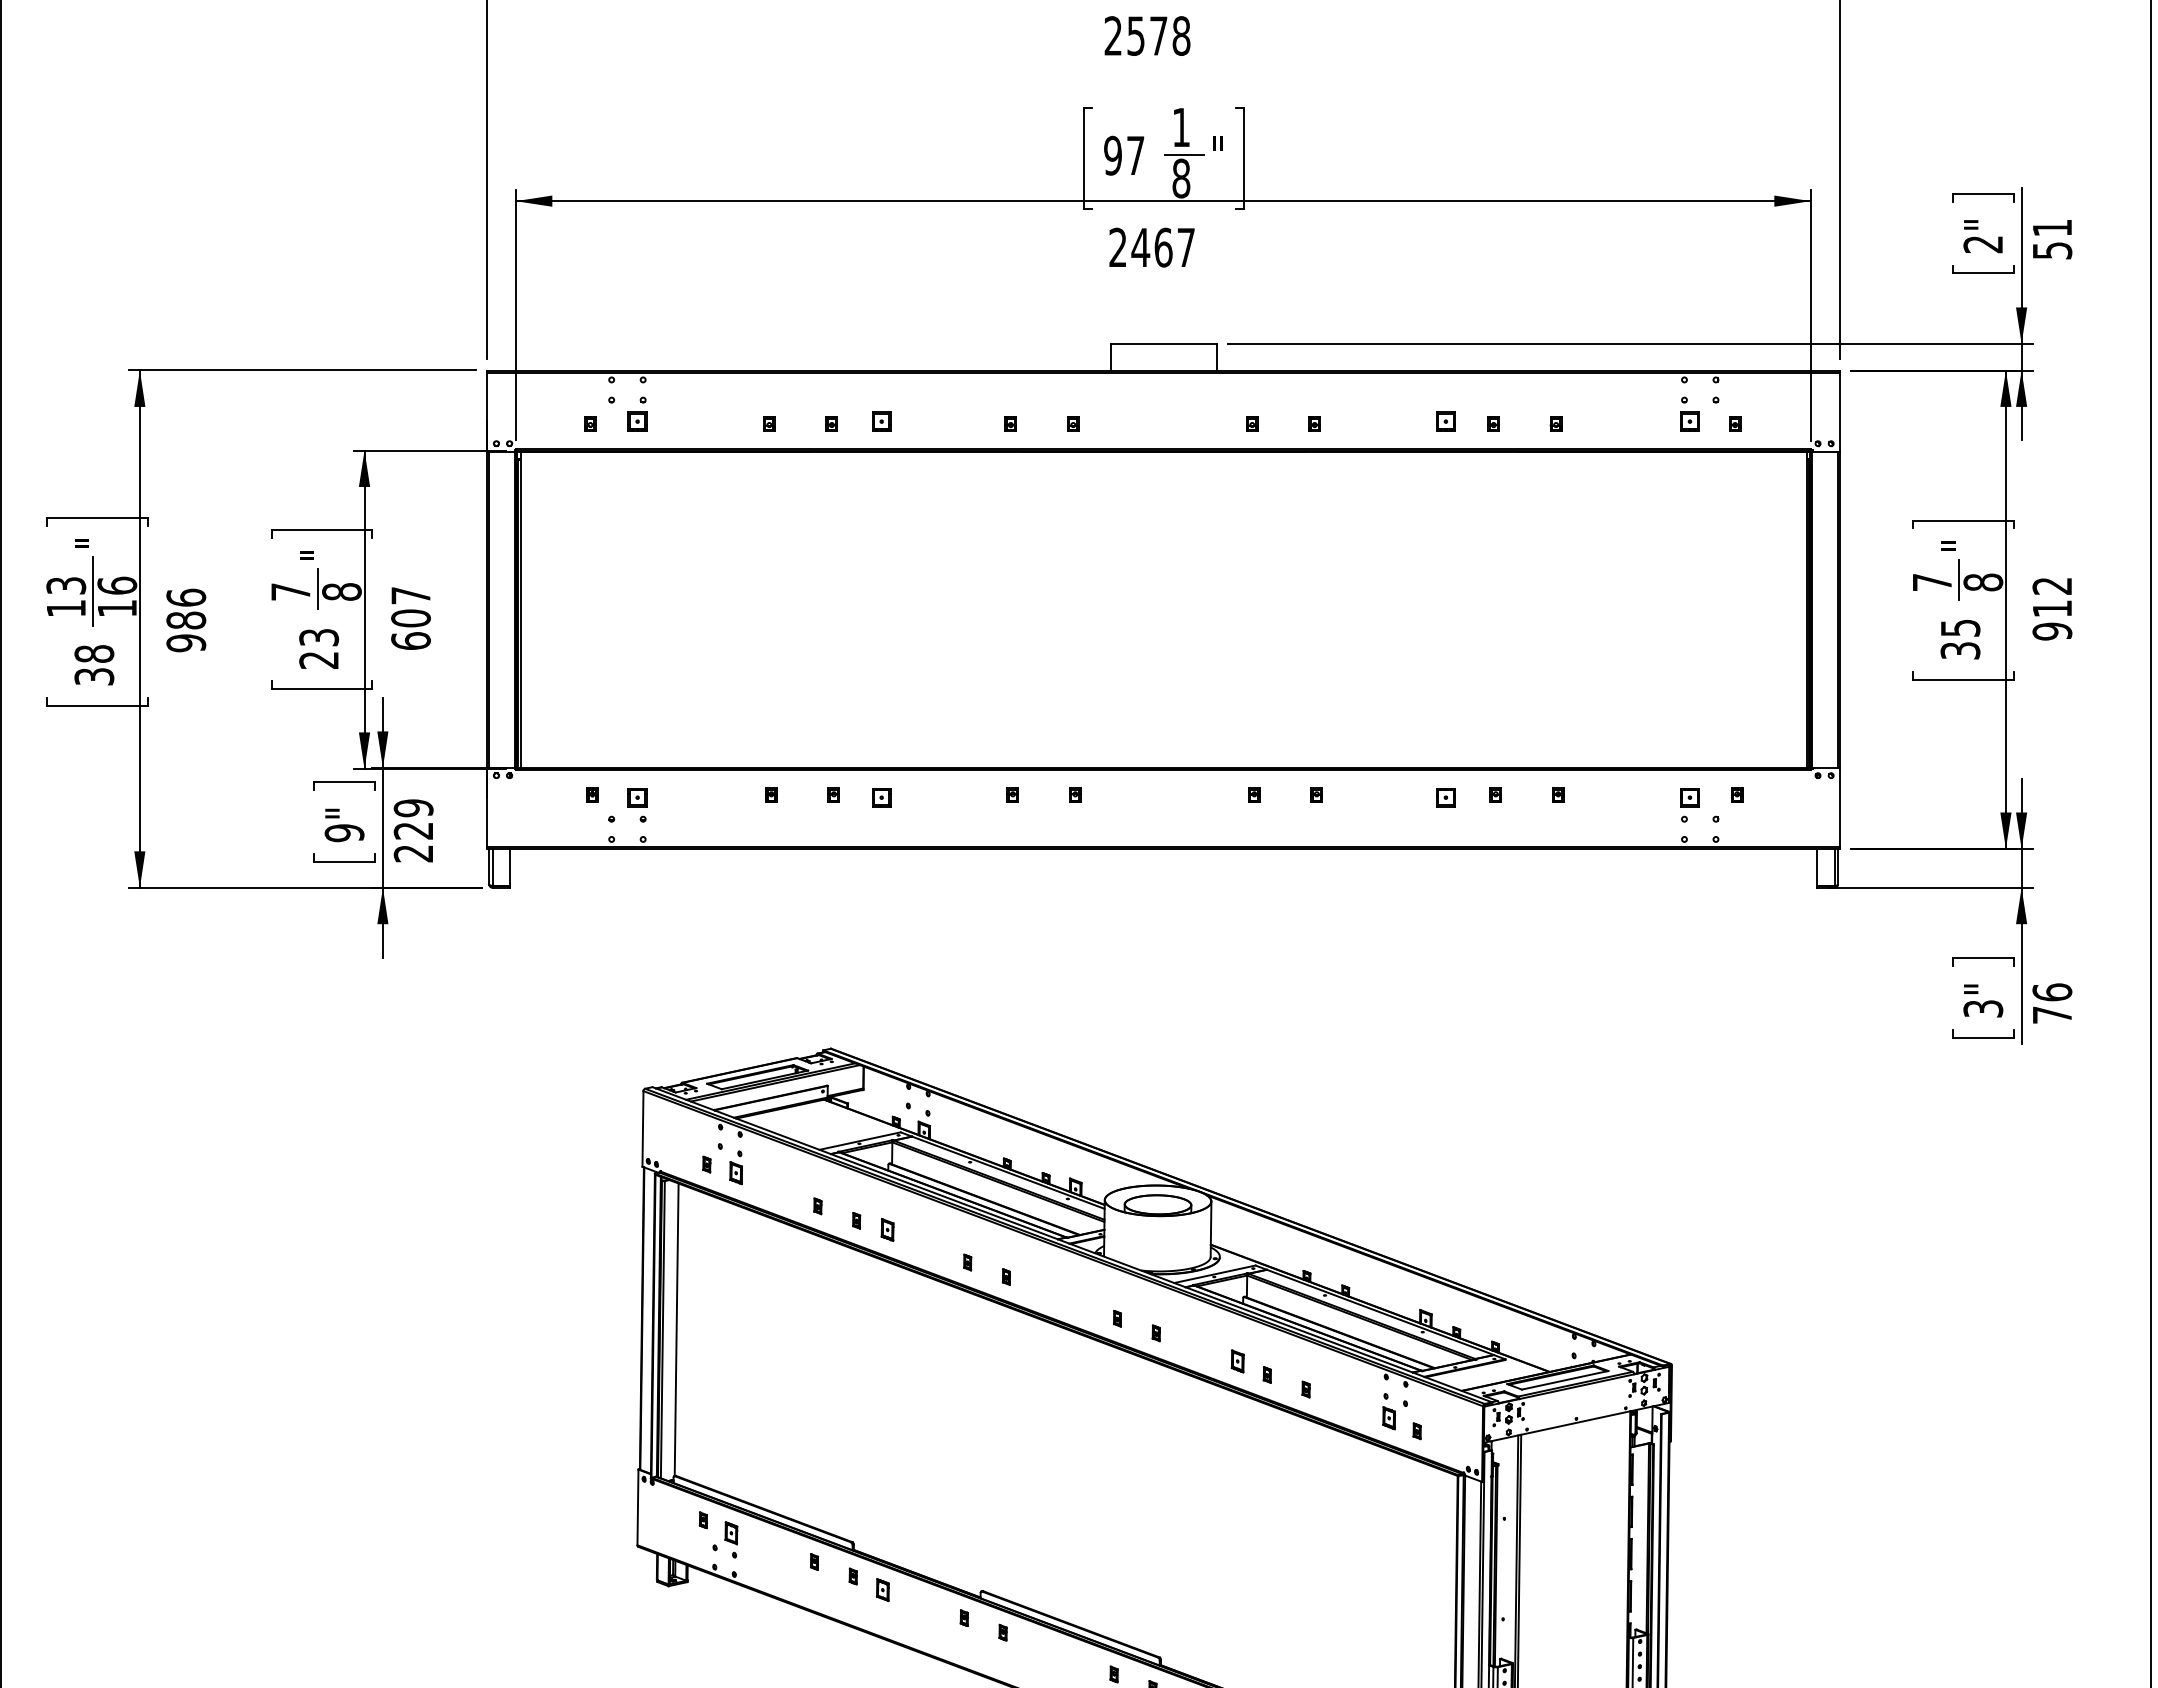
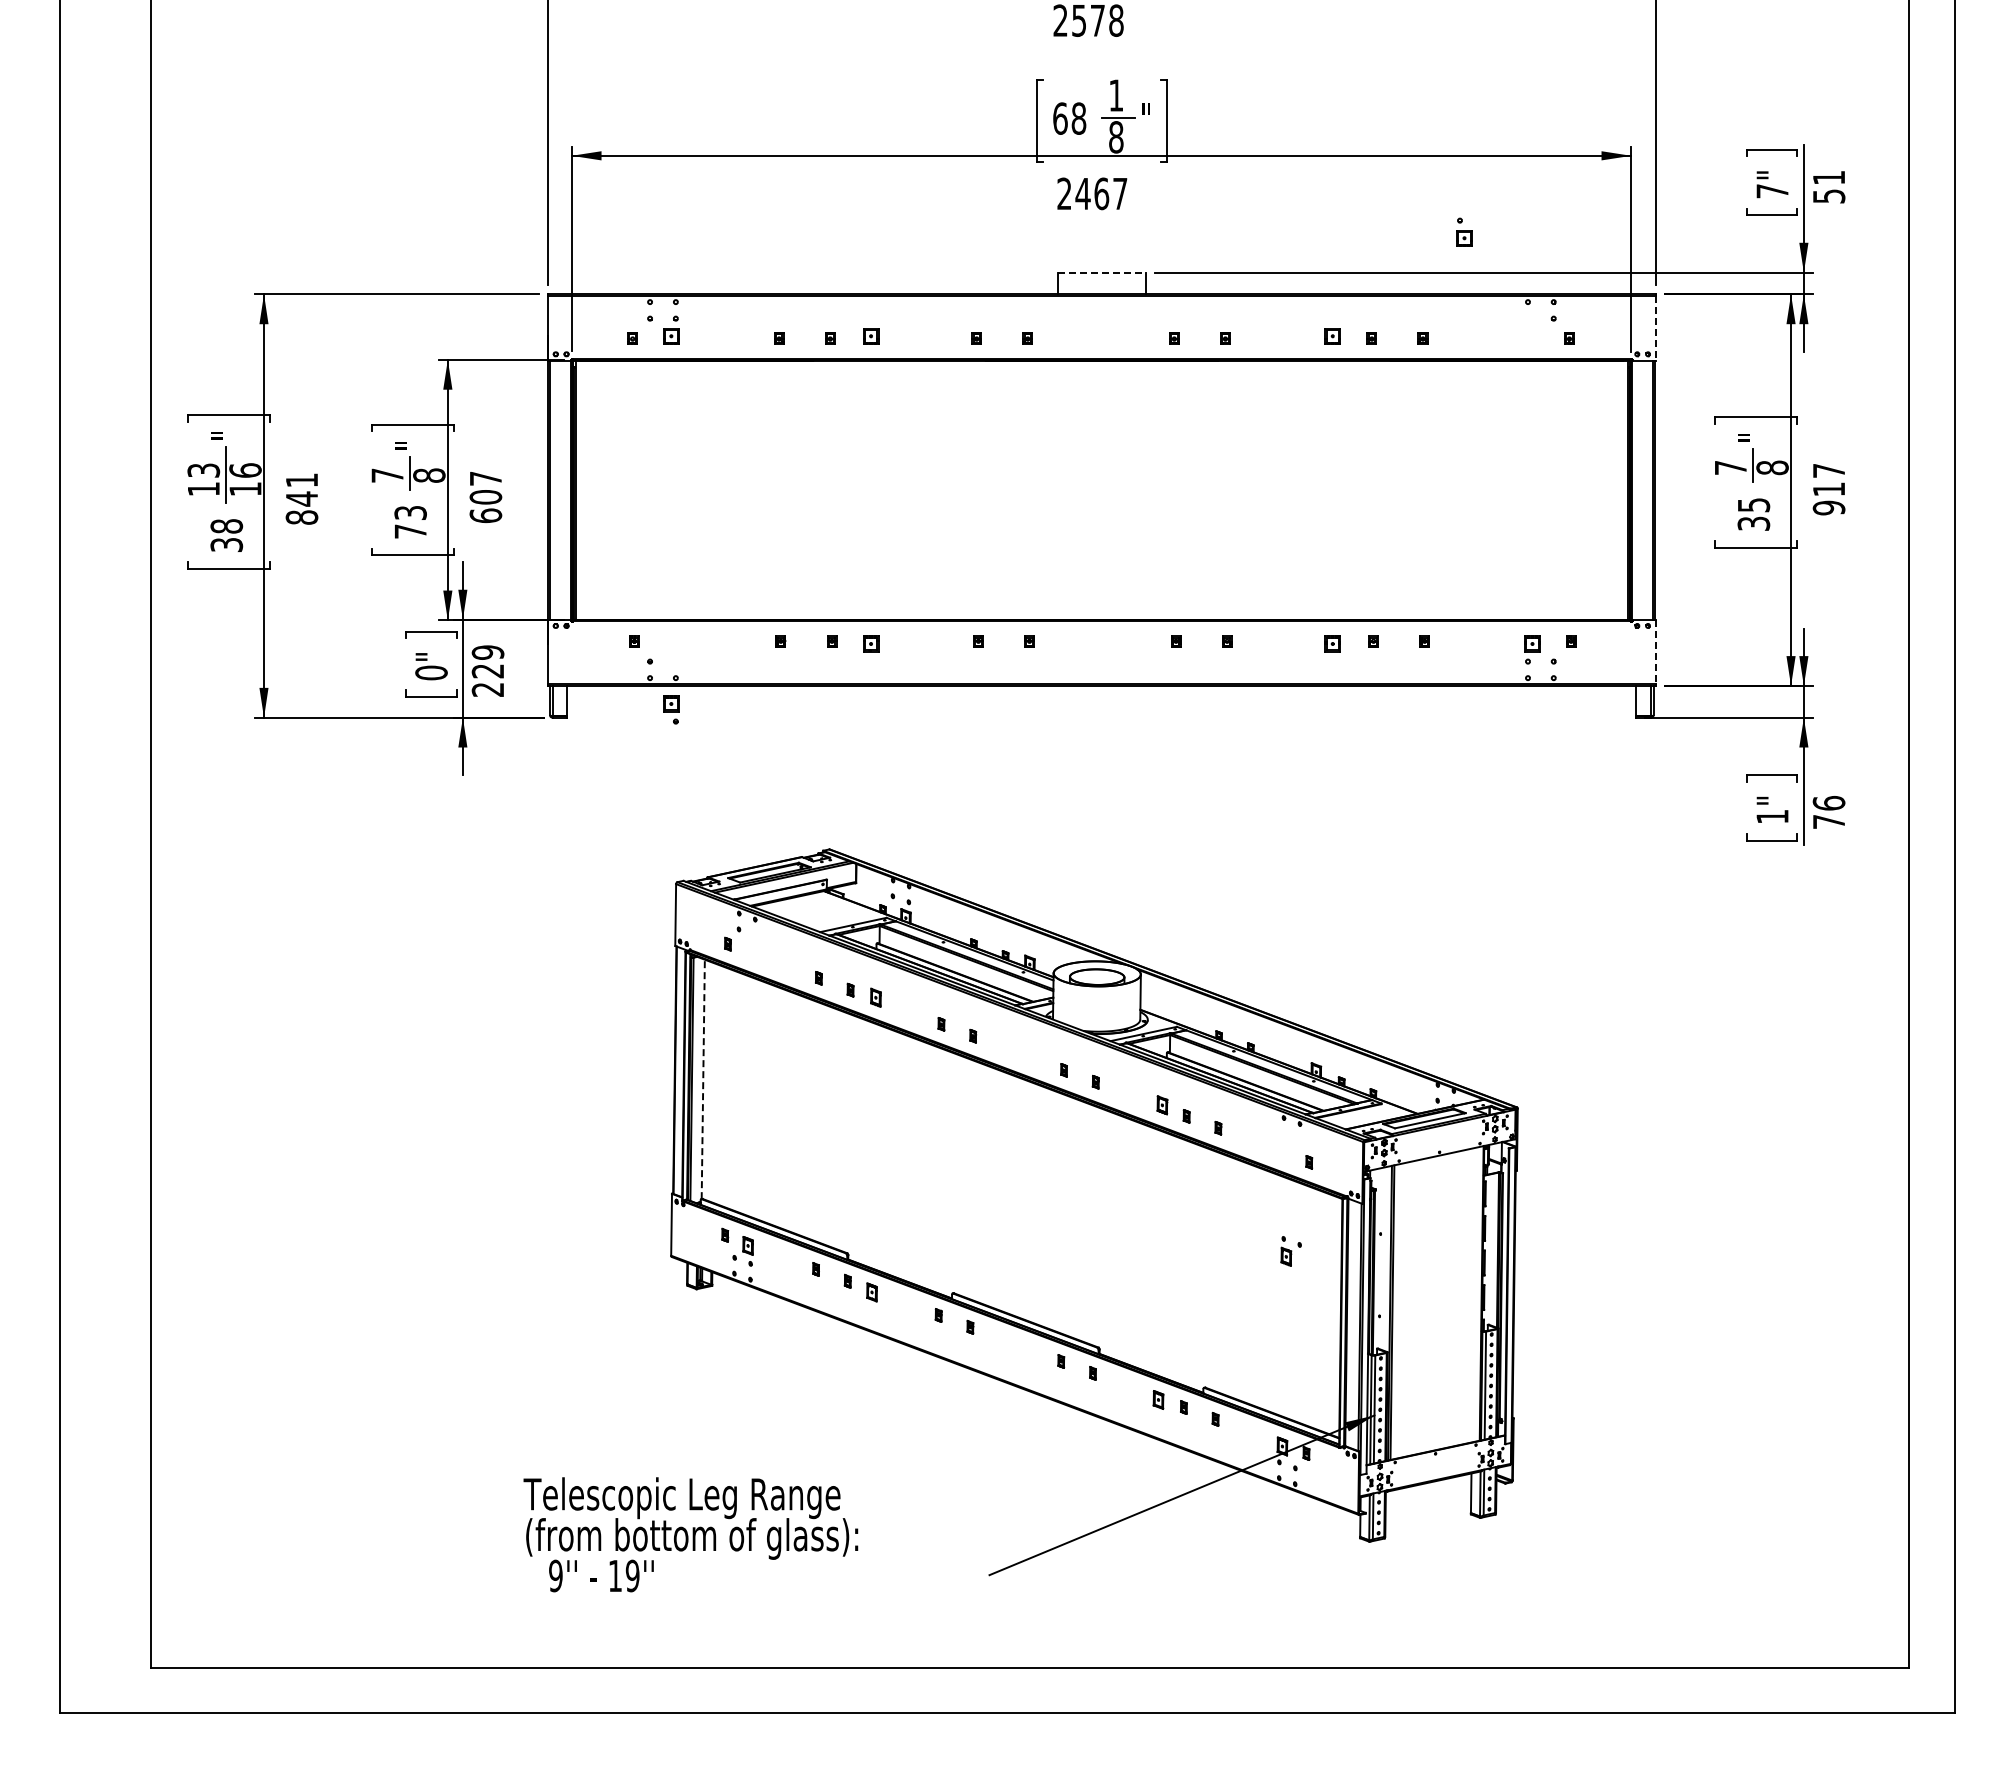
text: (1124, 155) -> (1069, 118), 97 -> 68
text: (1983, 244) -> (1772, 191), 2" -> 7"
line: (1163, 343) -> (1101, 272), solid -> dashed
line: (1840, 412) -> (1655, 328), solid -> dashed
part: (1689, 413) -> (1464, 231), moved
text: (2051, 585) -> (1828, 470), 912 -> 917
text: (185, 619) -> (301, 498), 986 -> 841
text: (318, 660) -> (410, 531), 23 -> 73
part: (637, 804) -> (671, 709), moved
line: (1840, 808) -> (1655, 652), solid -> dashed
text: (344, 832) -> (431, 672), 9" -> 0"
text: (1983, 1008) -> (1772, 816), 3" -> 1"
part: (735, 1167) -> (751, 946), removed
line: (676, 1329) -> (703, 1079), solid -> dashed
part: (1394, 1411) -> (1290, 1251), moved

